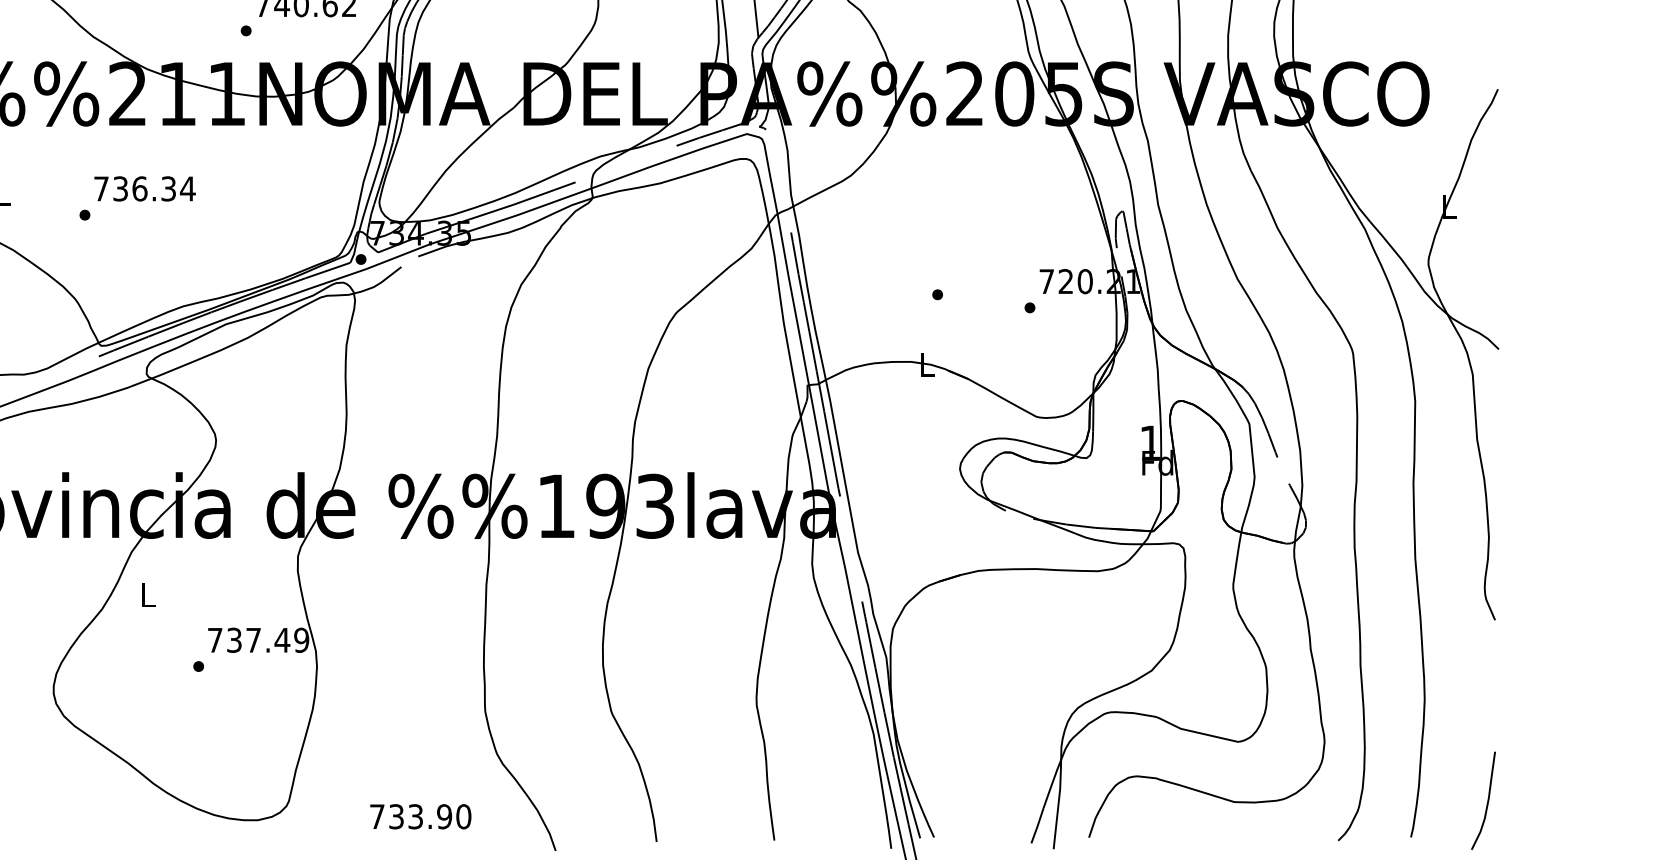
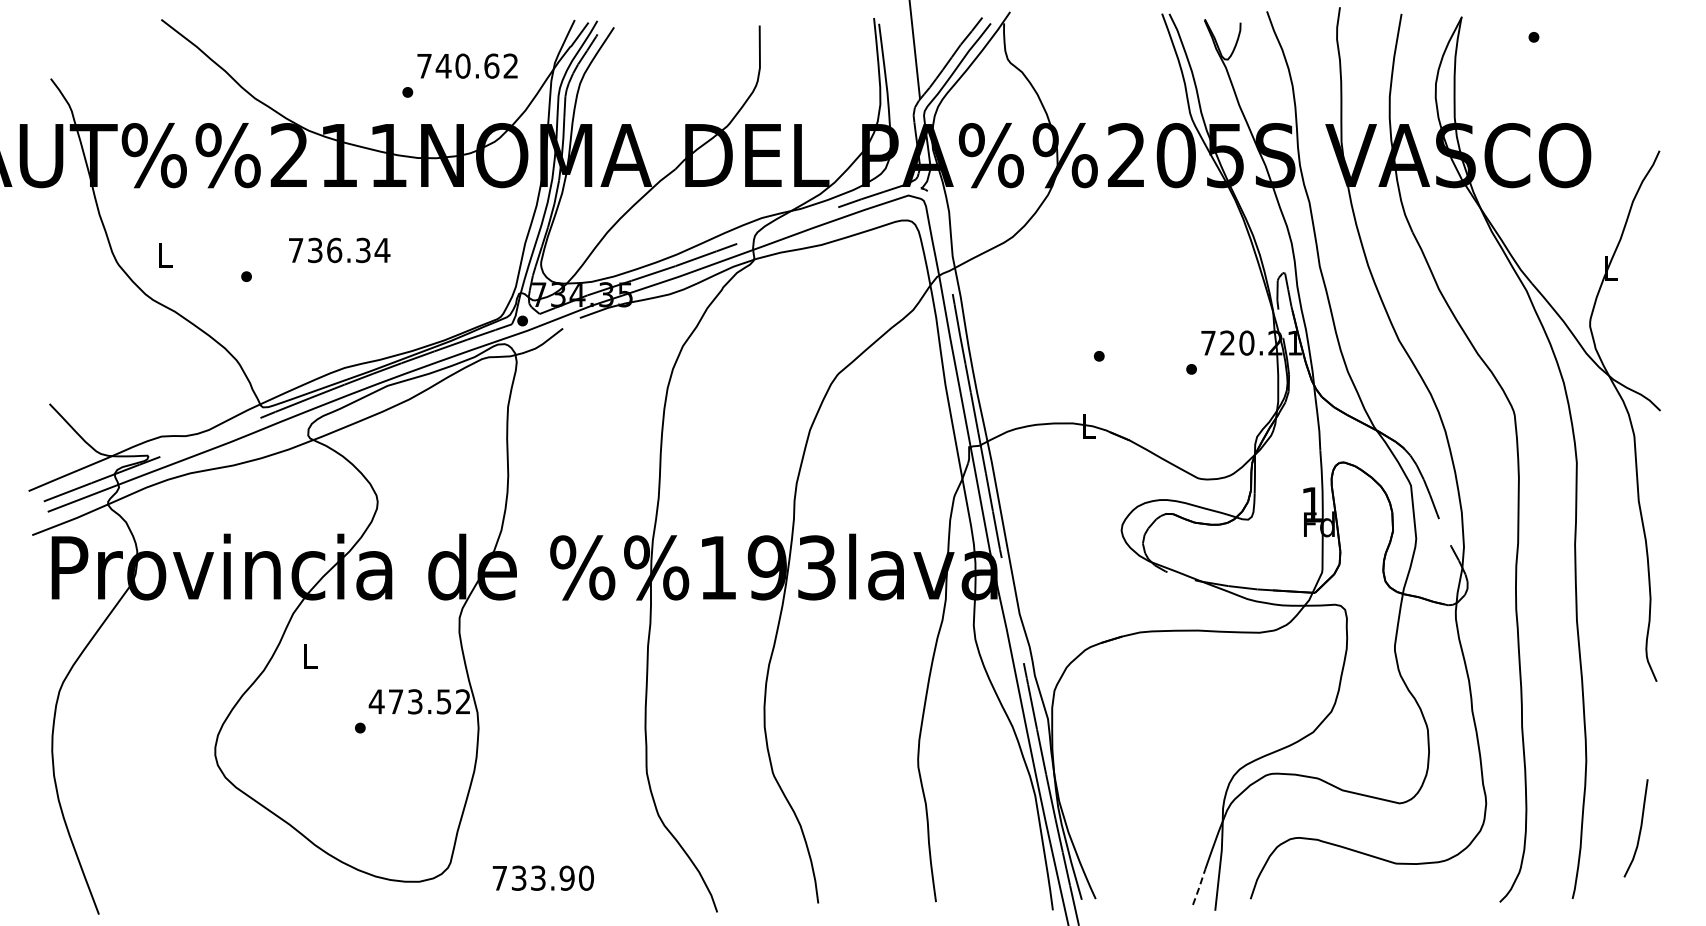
text: (144, 188) -> (339, 250), moved
text: (257, 639) -> (419, 701), 737.49 -> 473.52
curve: (1486, 801) -> (1639, 829), moved
text: (419, 815) -> (542, 877), moved
line: (1037, 825) -> (1199, 887), solid -> dashed

